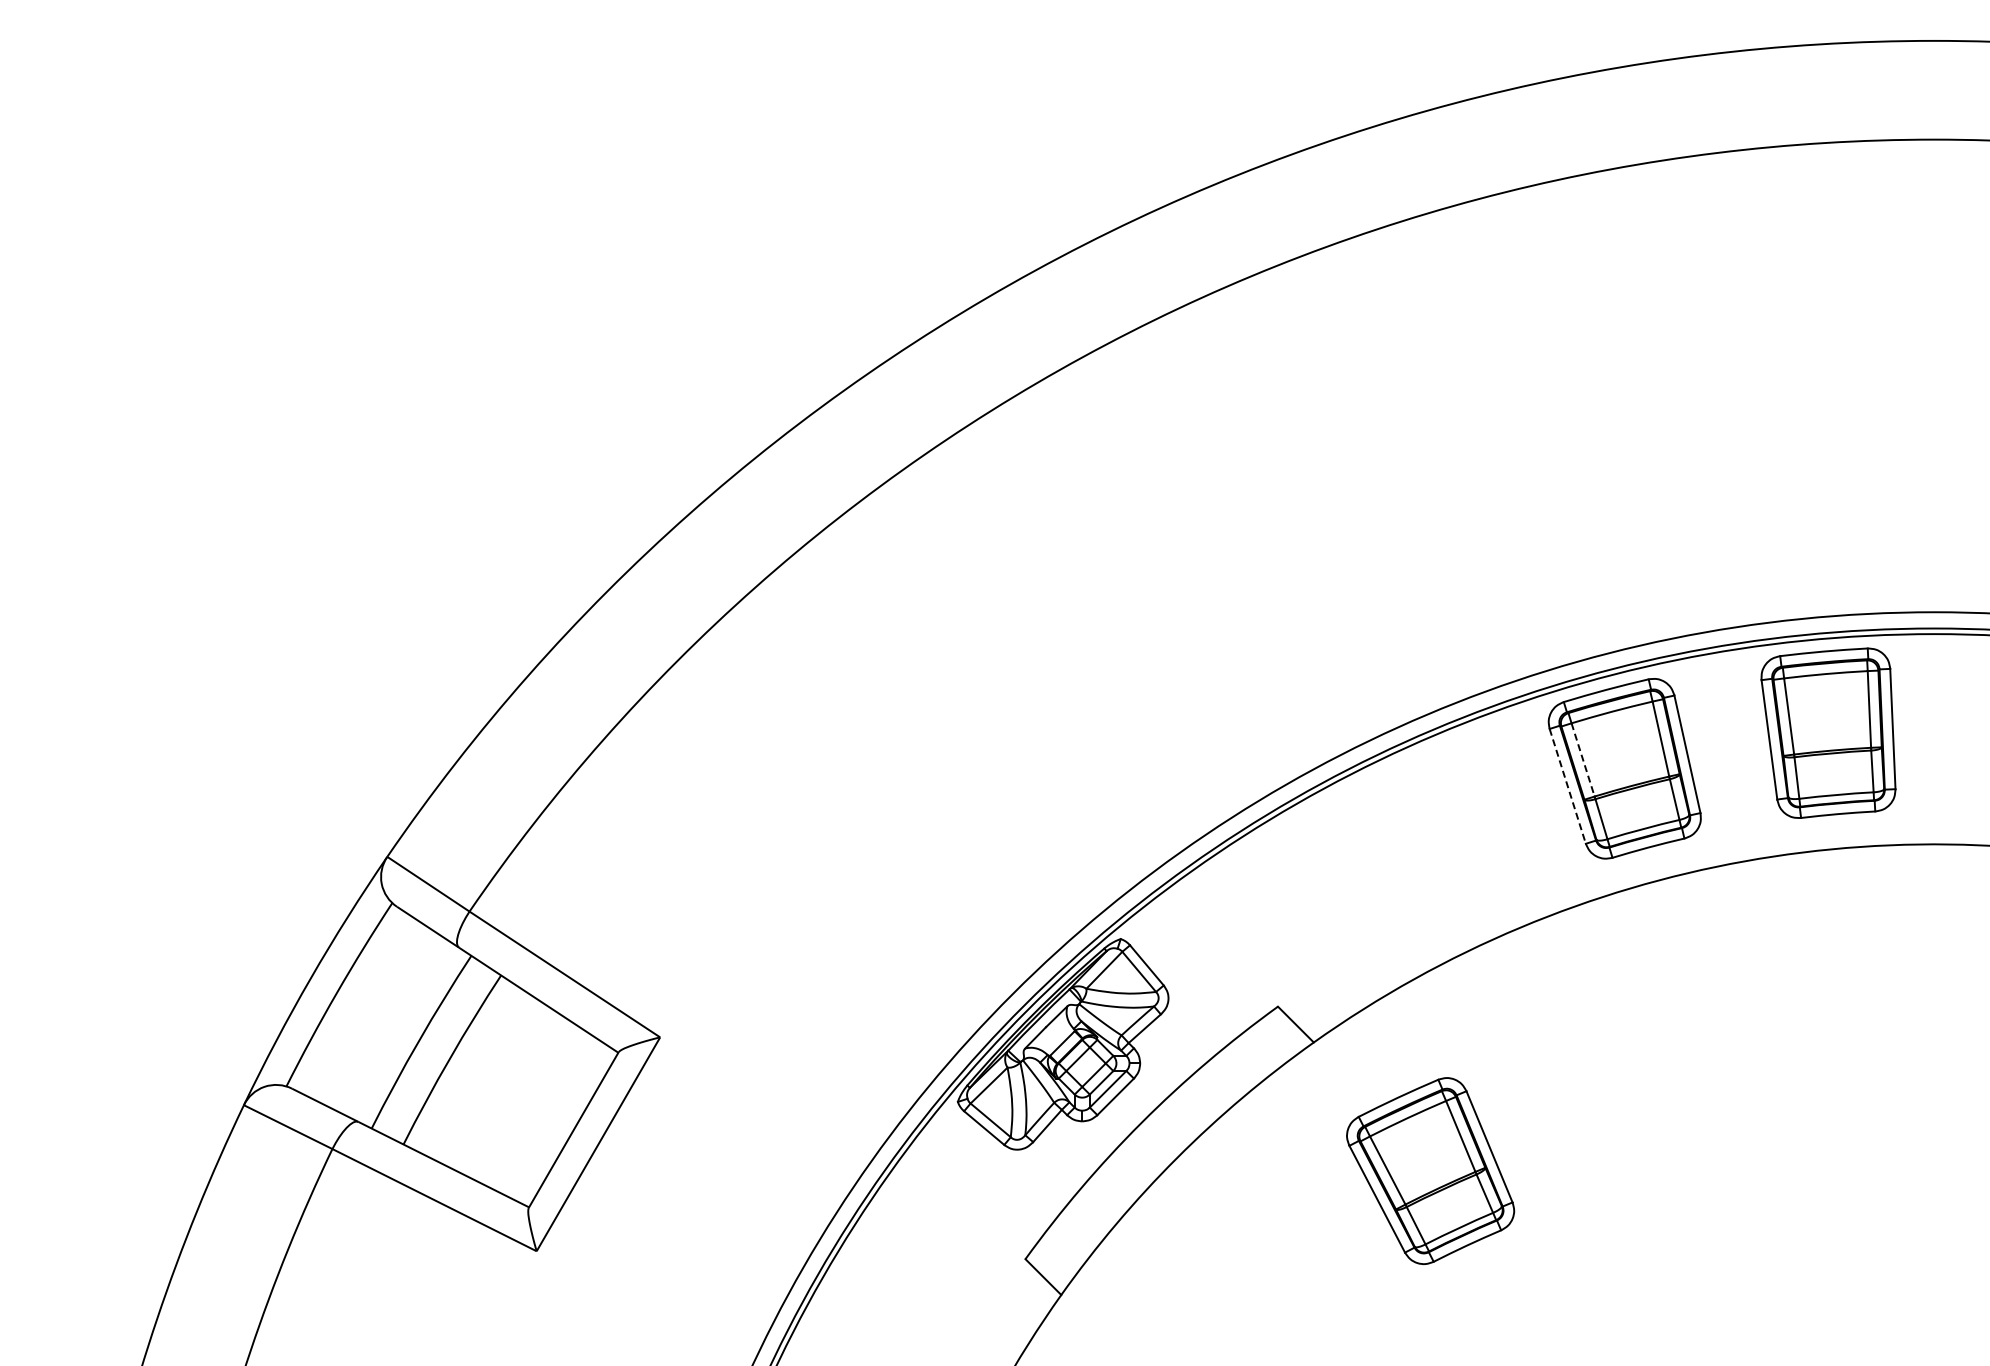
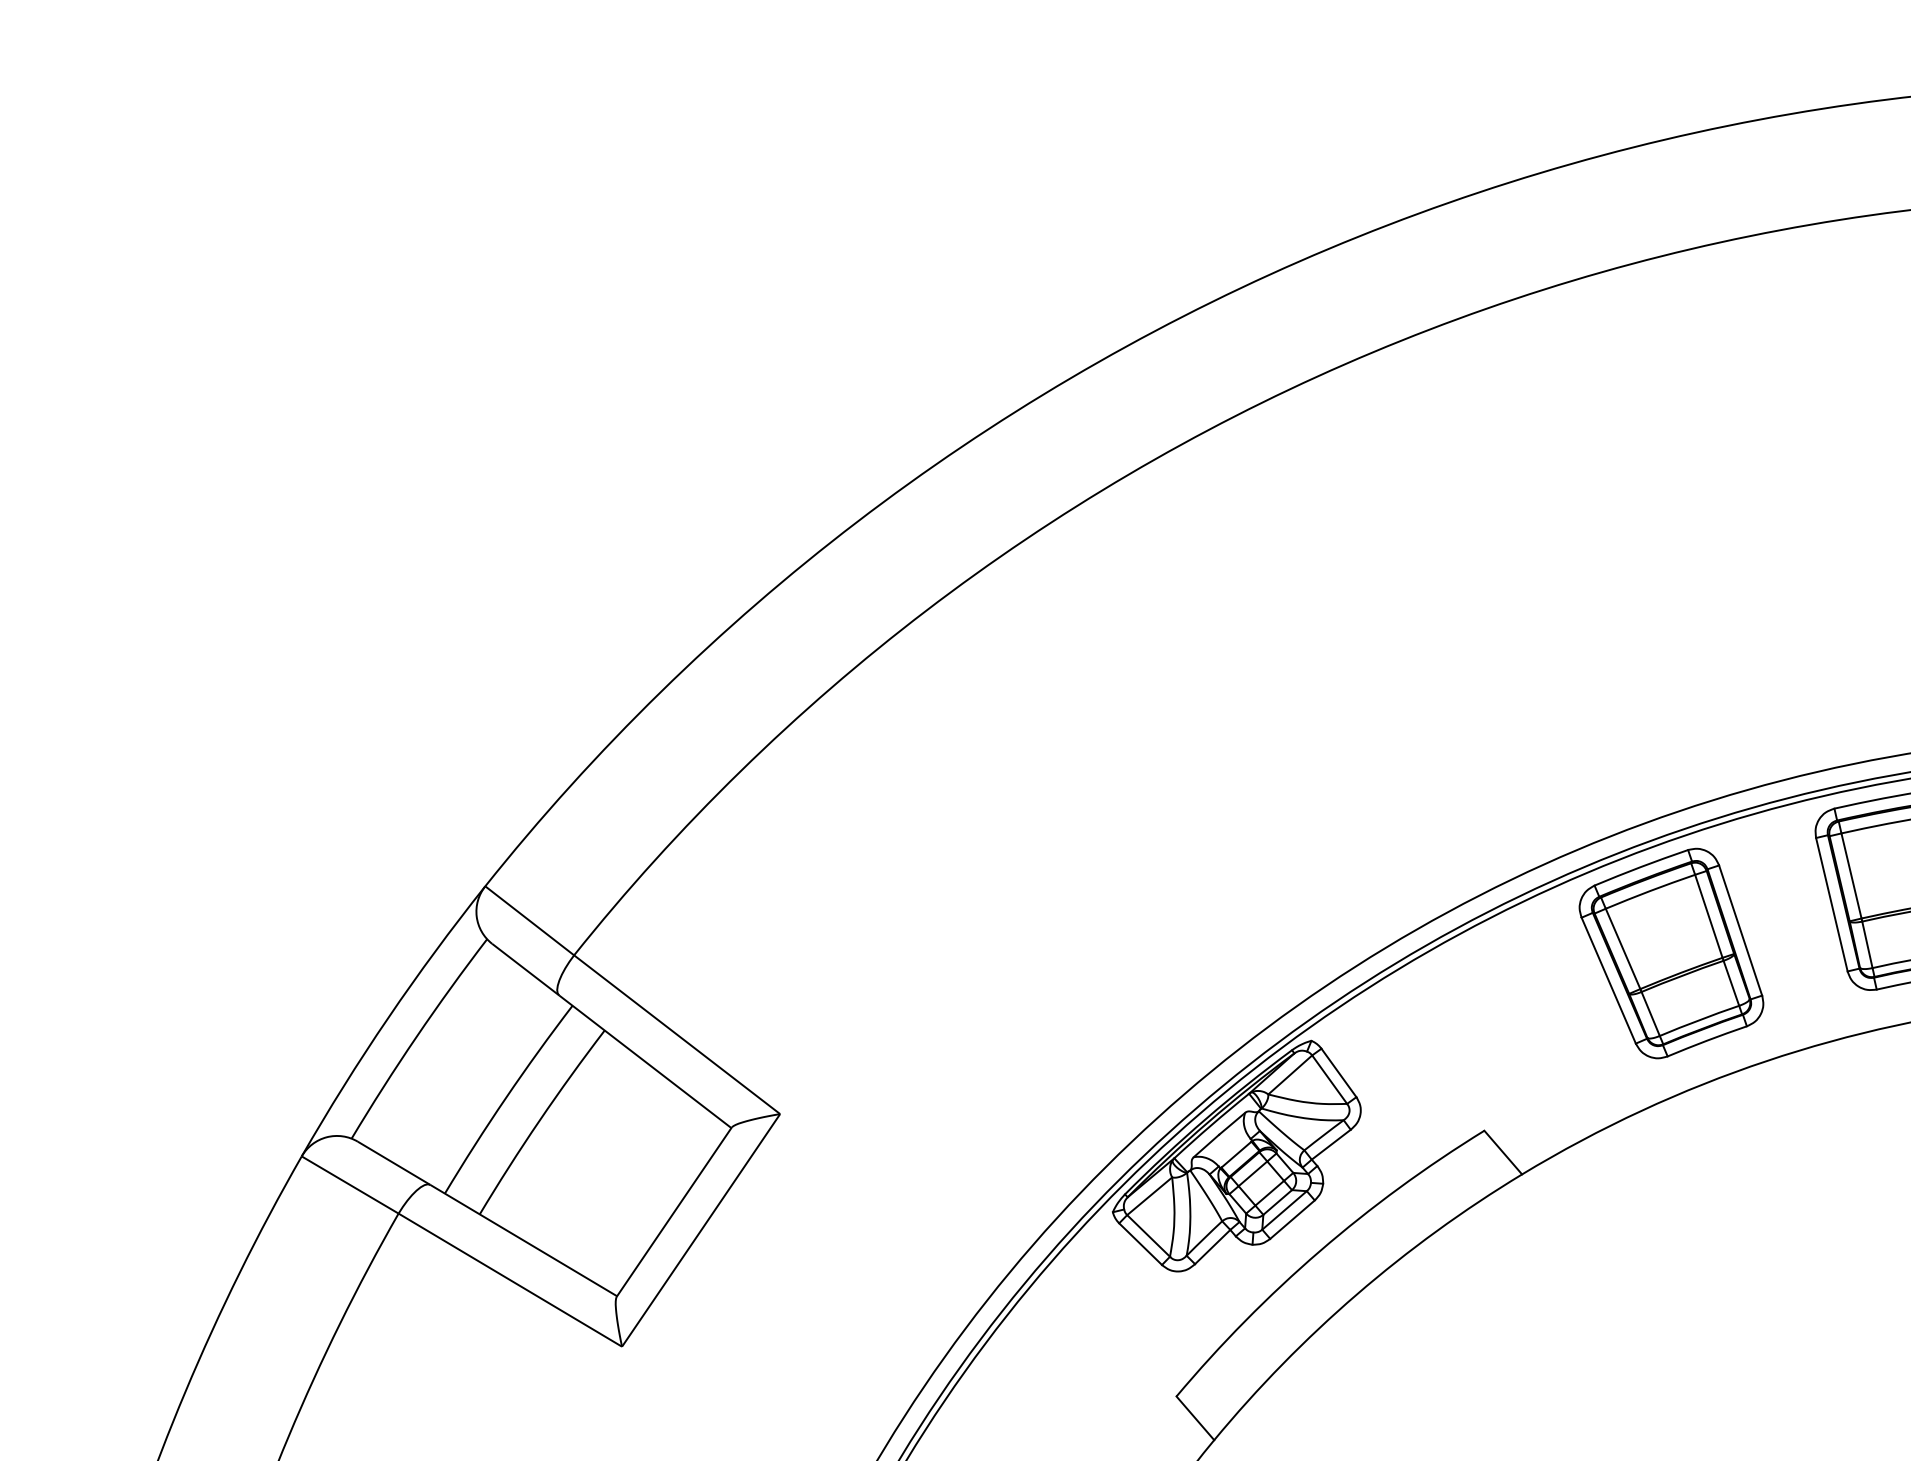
line: (1583, 760) -> (1851, 876), dashed -> solid
line: (1567, 786) -> (1831, 904), dashed -> solid
part: (1430, 1171) -> (1671, 953), moved

